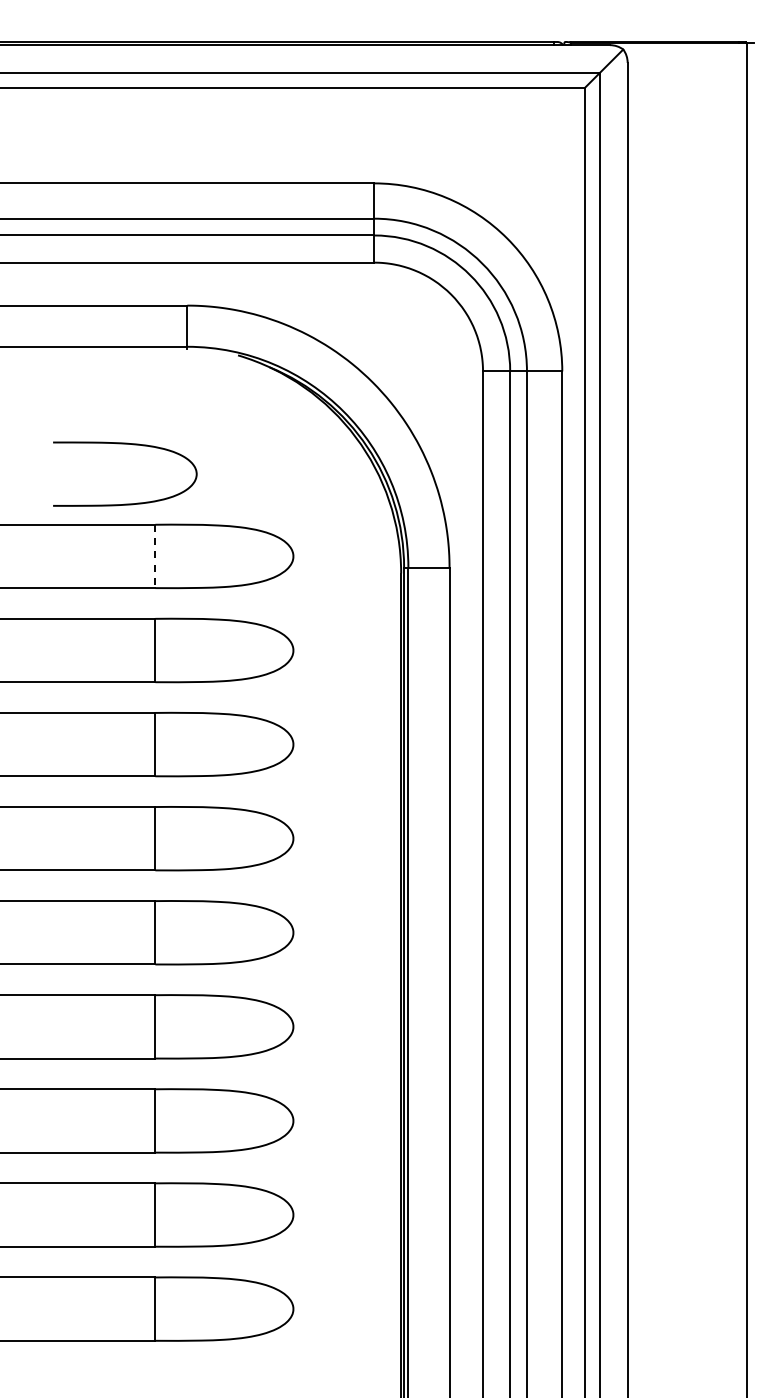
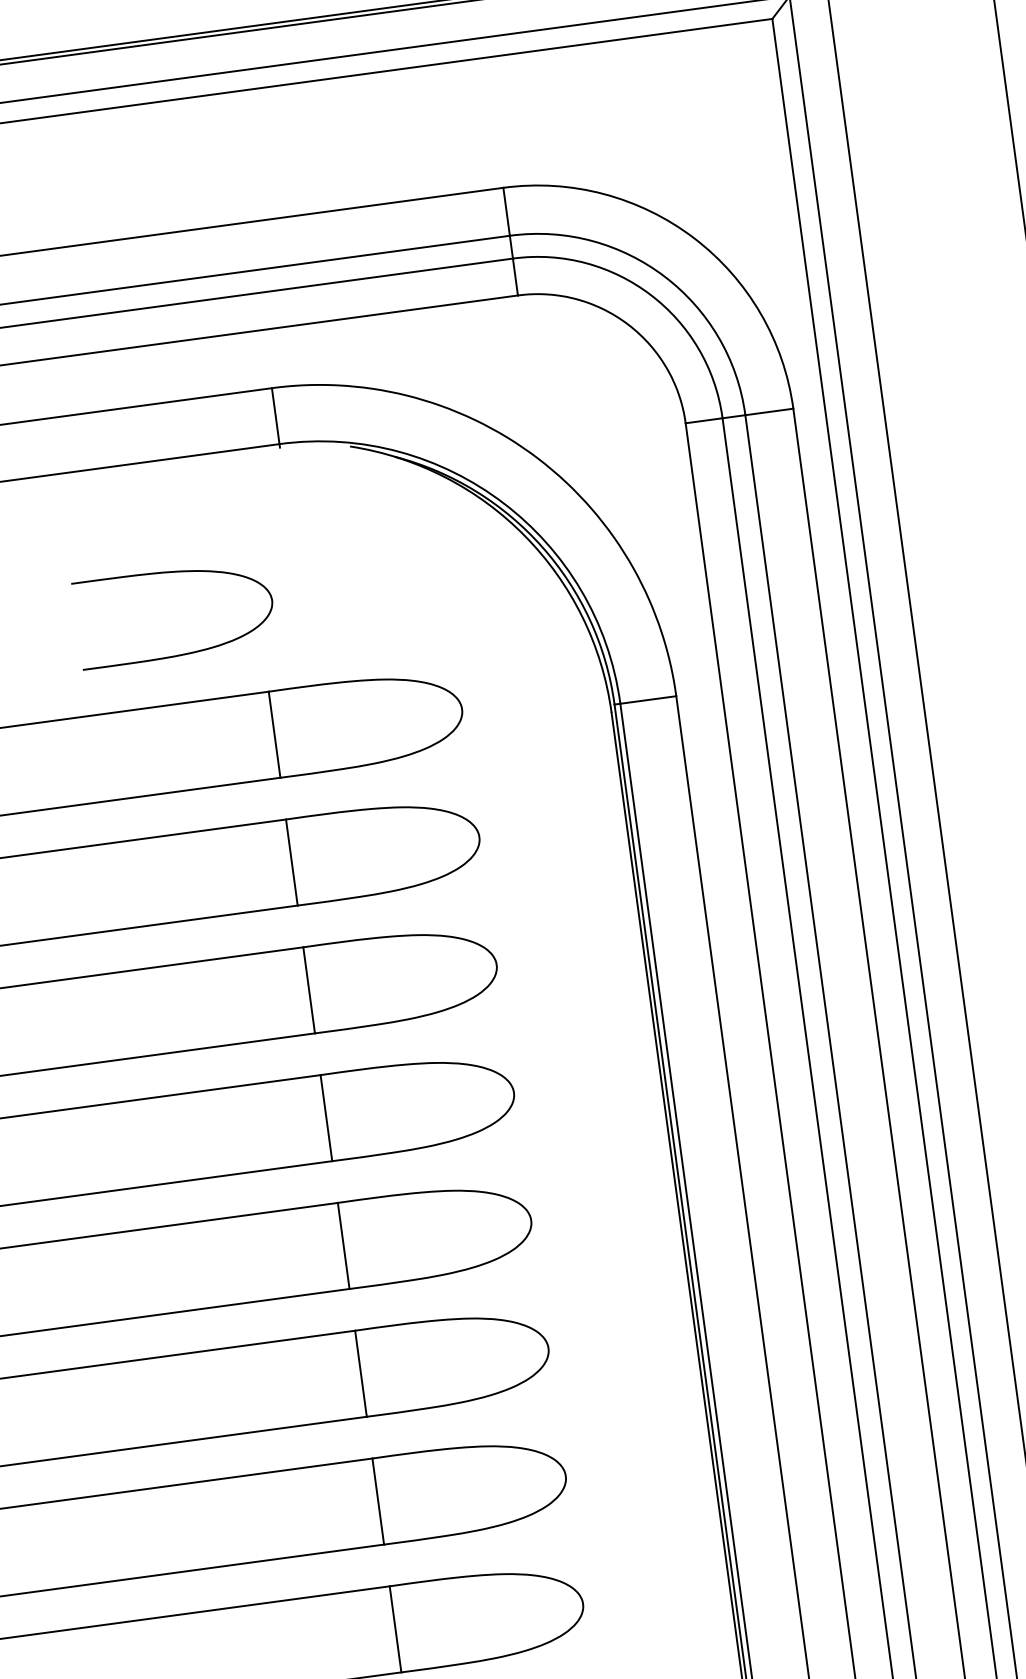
curve: (125, 444) -> (169, 573), moved
line: (155, 556) -> (274, 734), dashed -> solid

